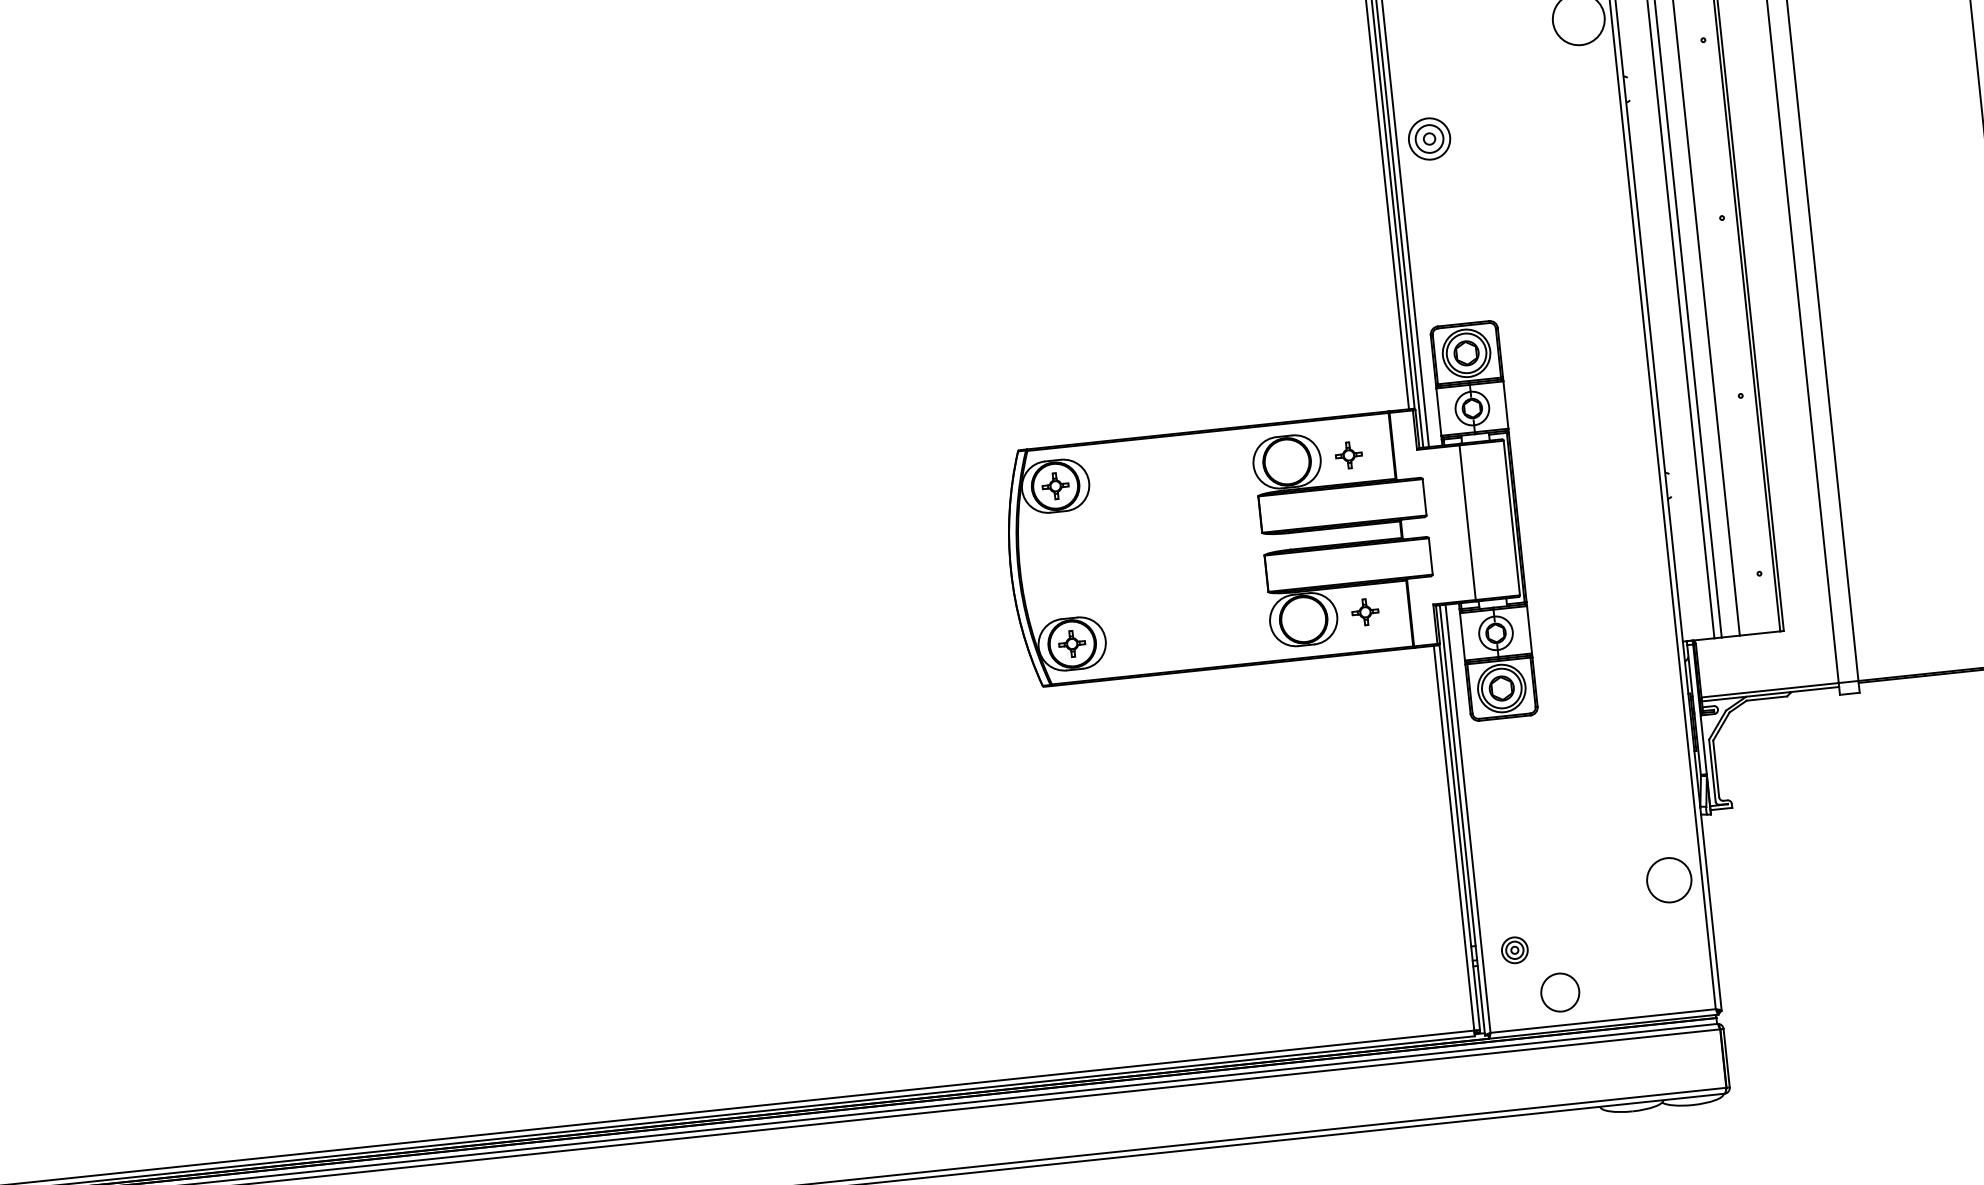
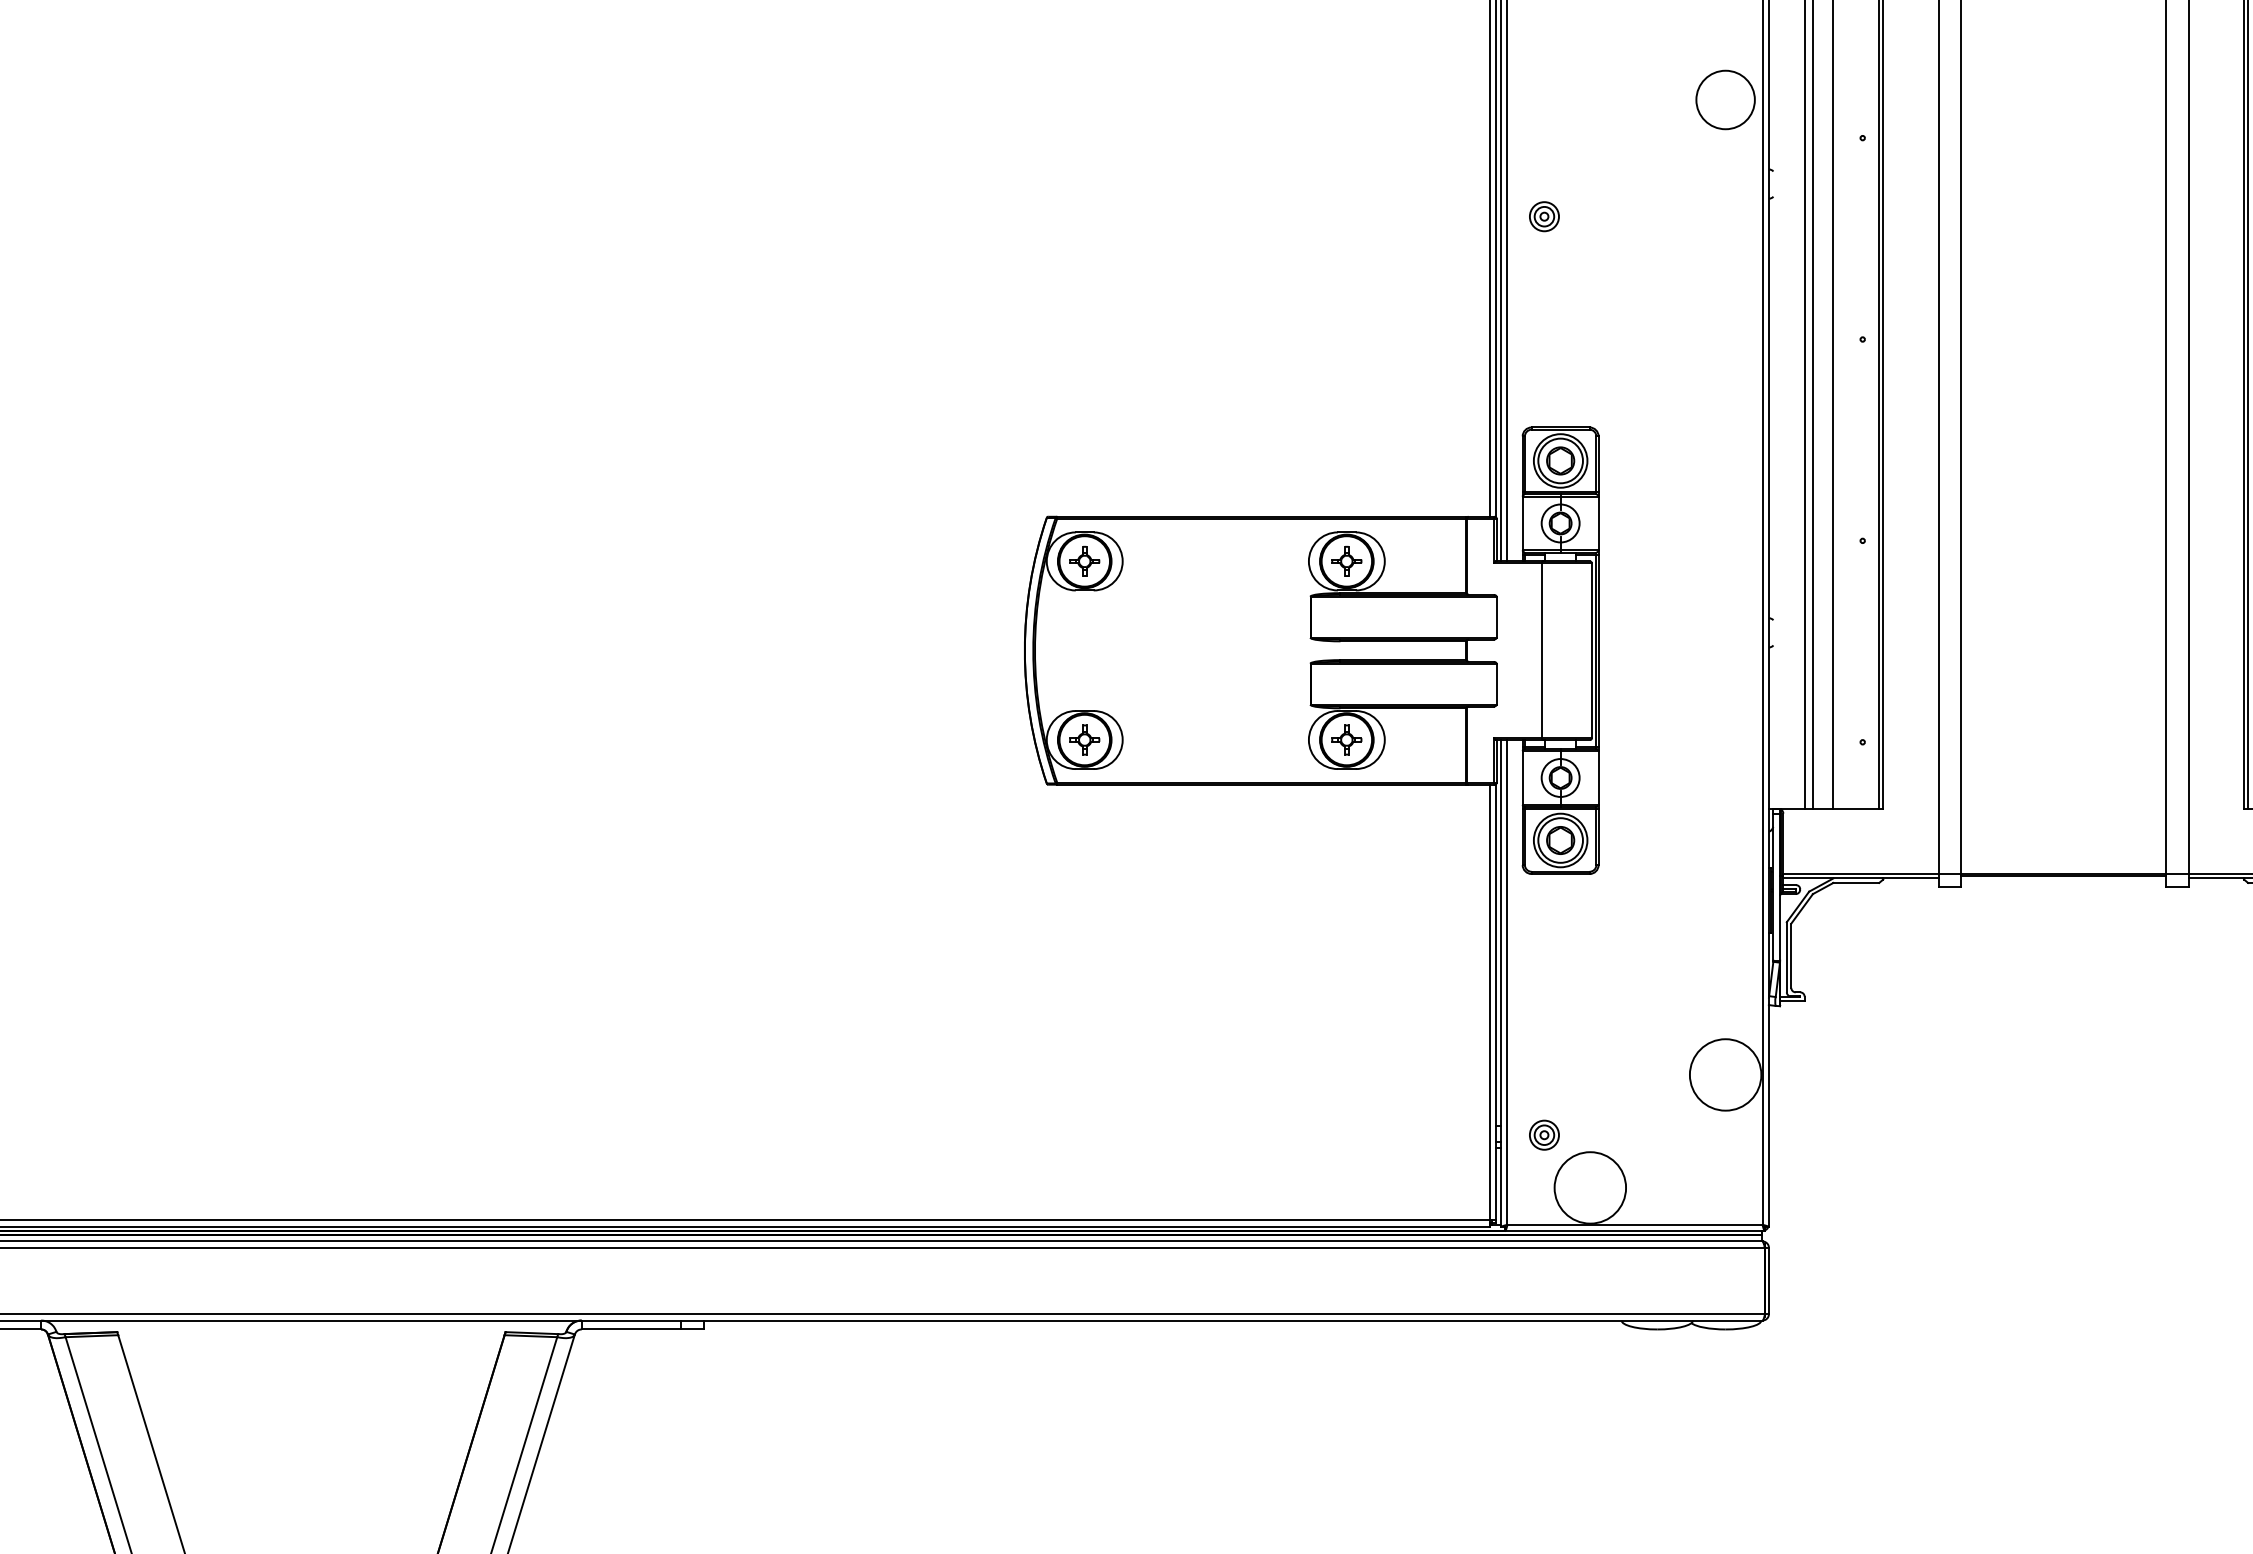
part: (1429, 138) -> (1544, 216), size x0.62
part: (1348, 454) -> (1346, 560), moved
part: (1365, 611) -> (1346, 739), moved
circle: (1669, 879) -> (1725, 1074), size x1.43
circle: (1560, 992) -> (1590, 1187), size x1.67

